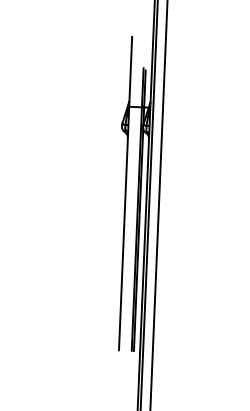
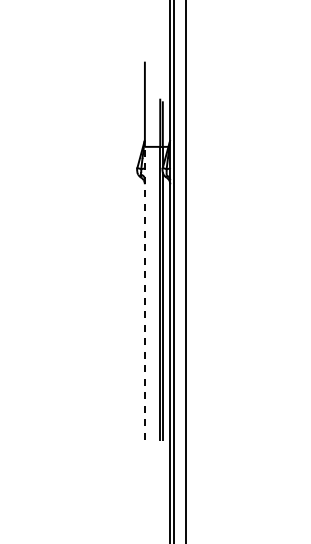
line: (123, 227) -> (144, 292), solid -> dashed

